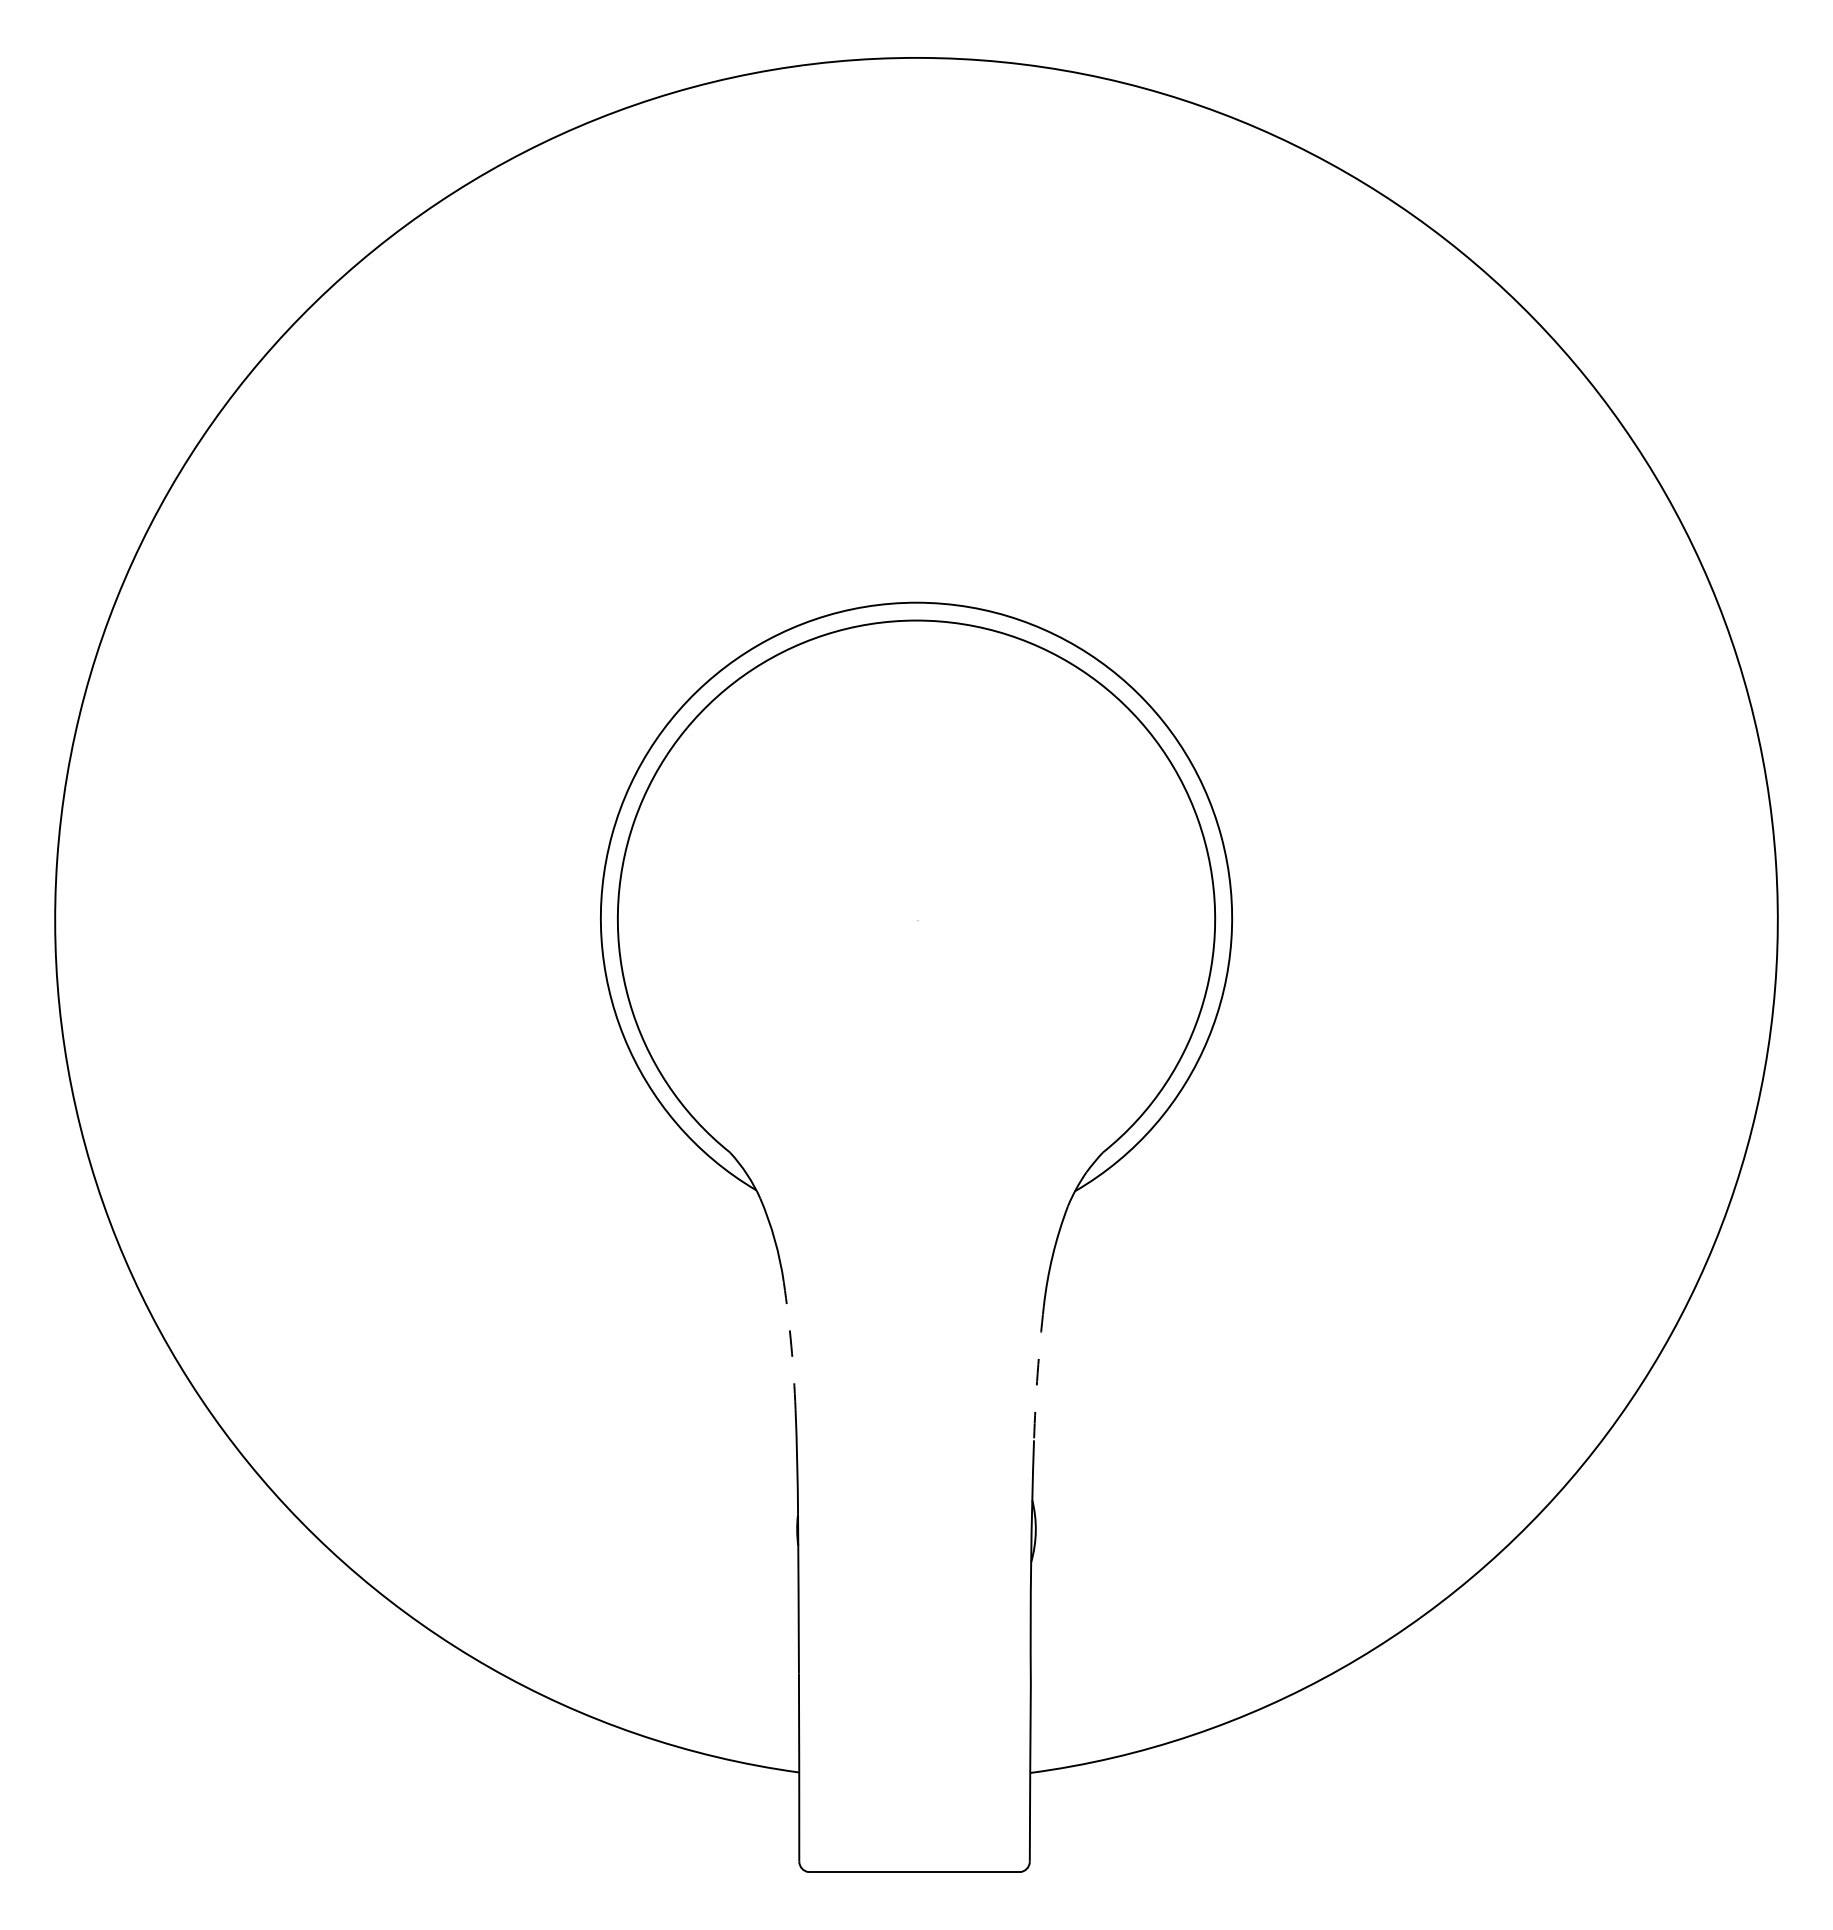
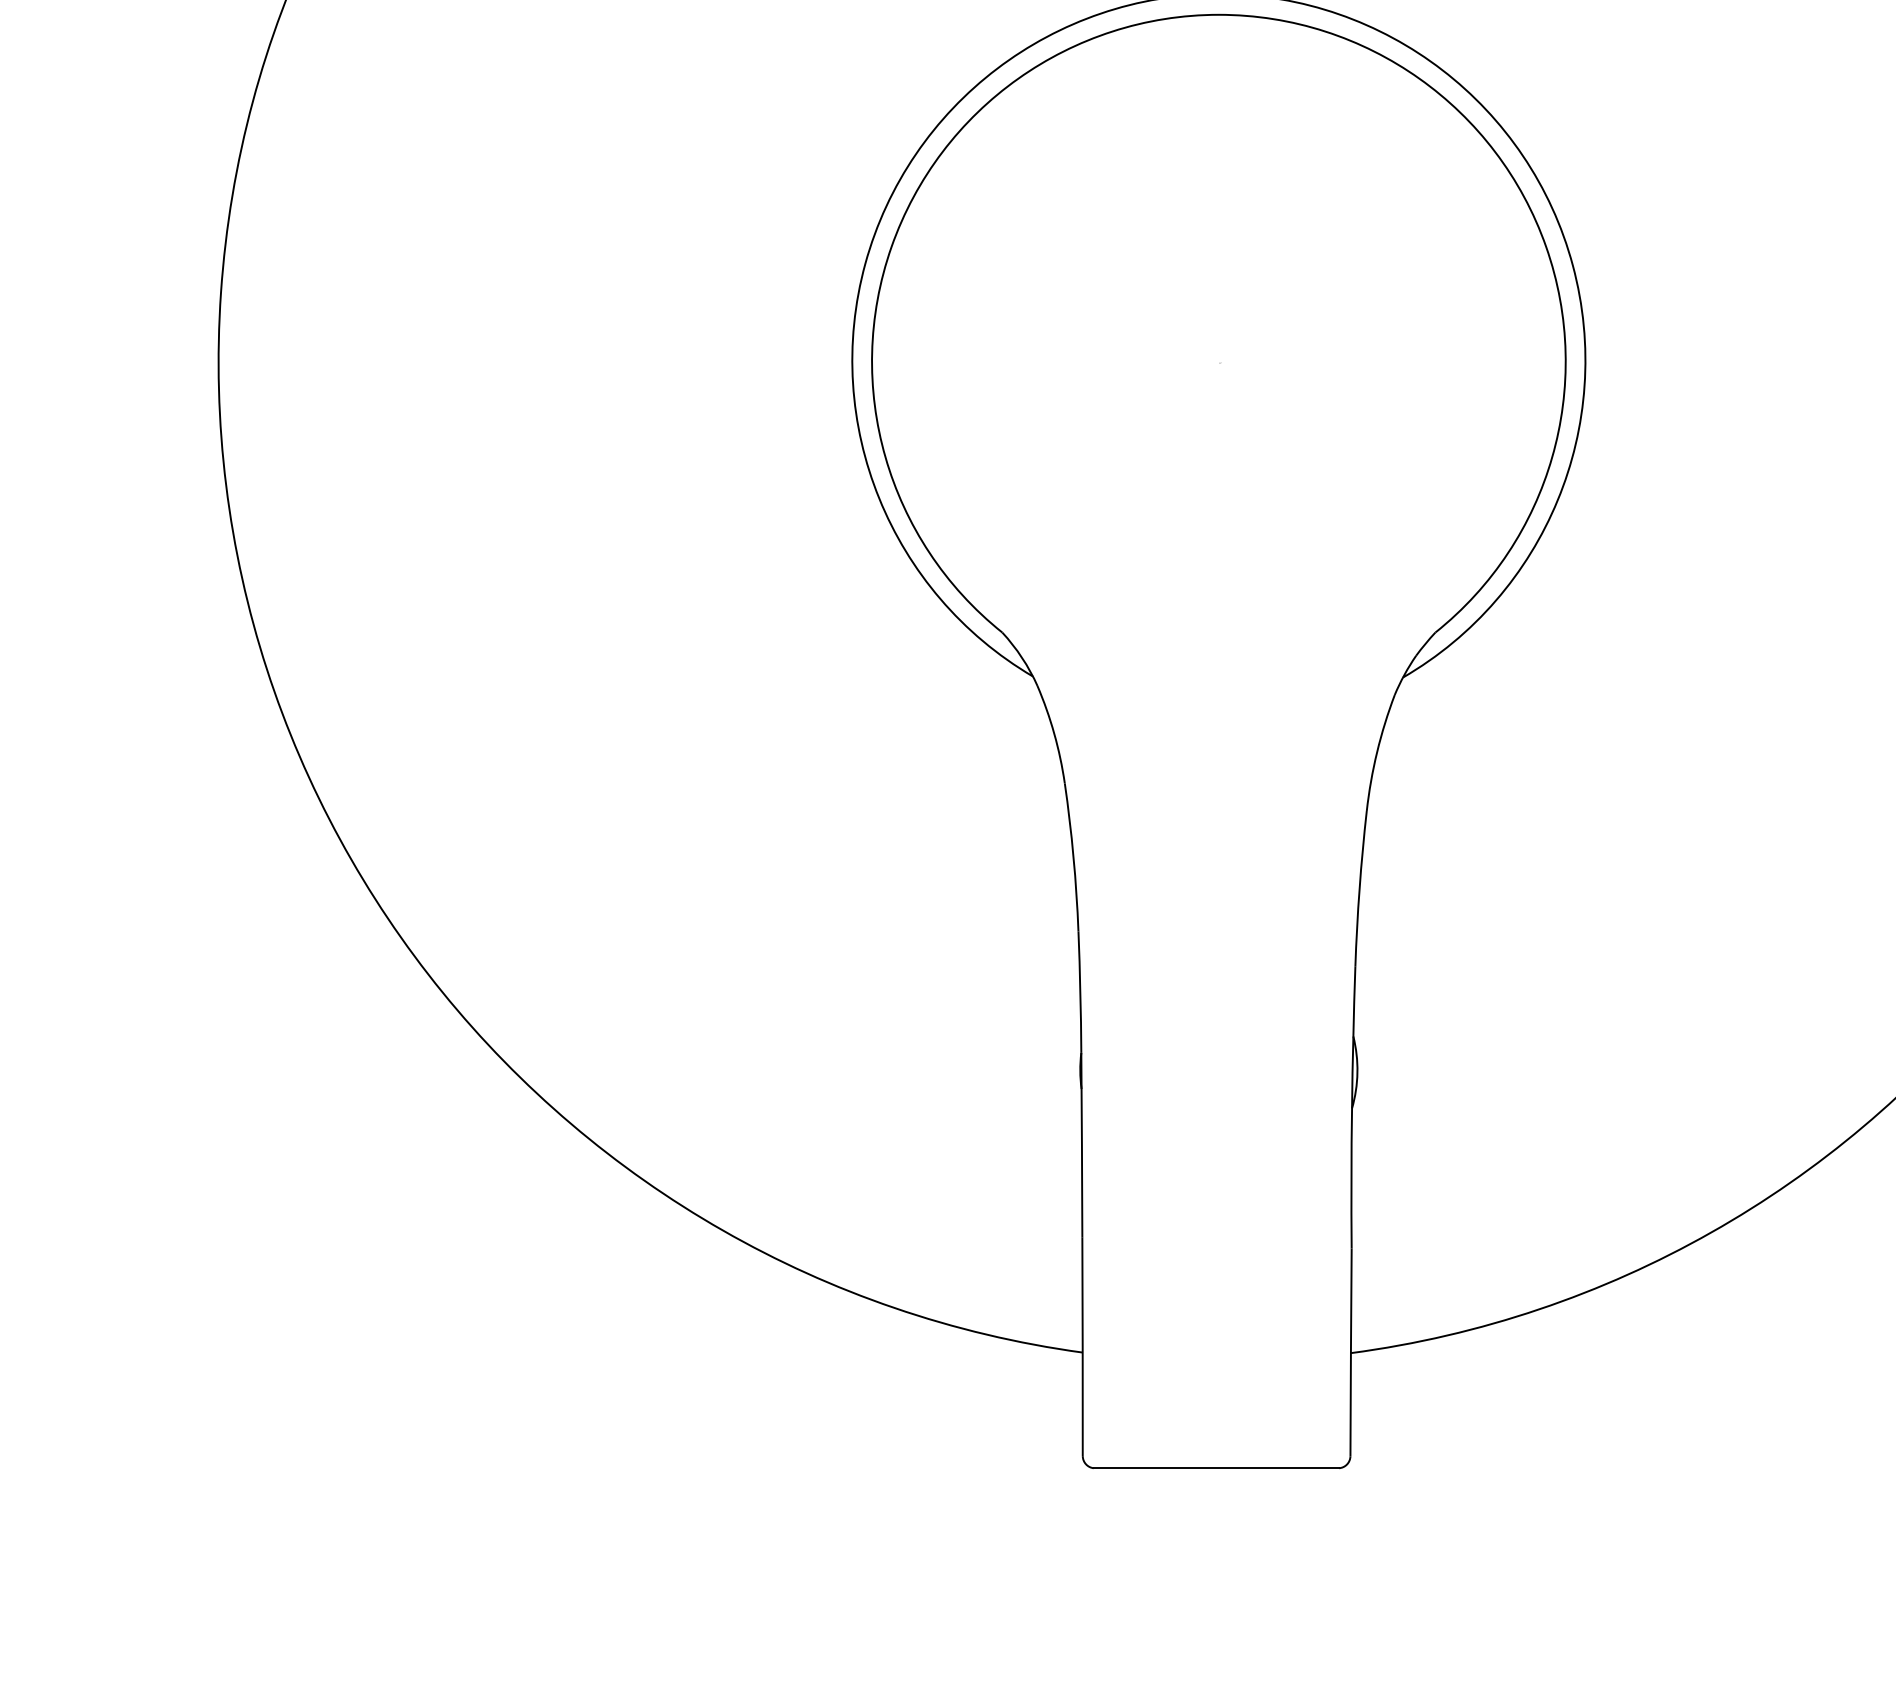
arc: (791, 1345) -> (1073, 856), dashed -> solid
arc: (1037, 1373) -> (1359, 889), dashed -> solid

